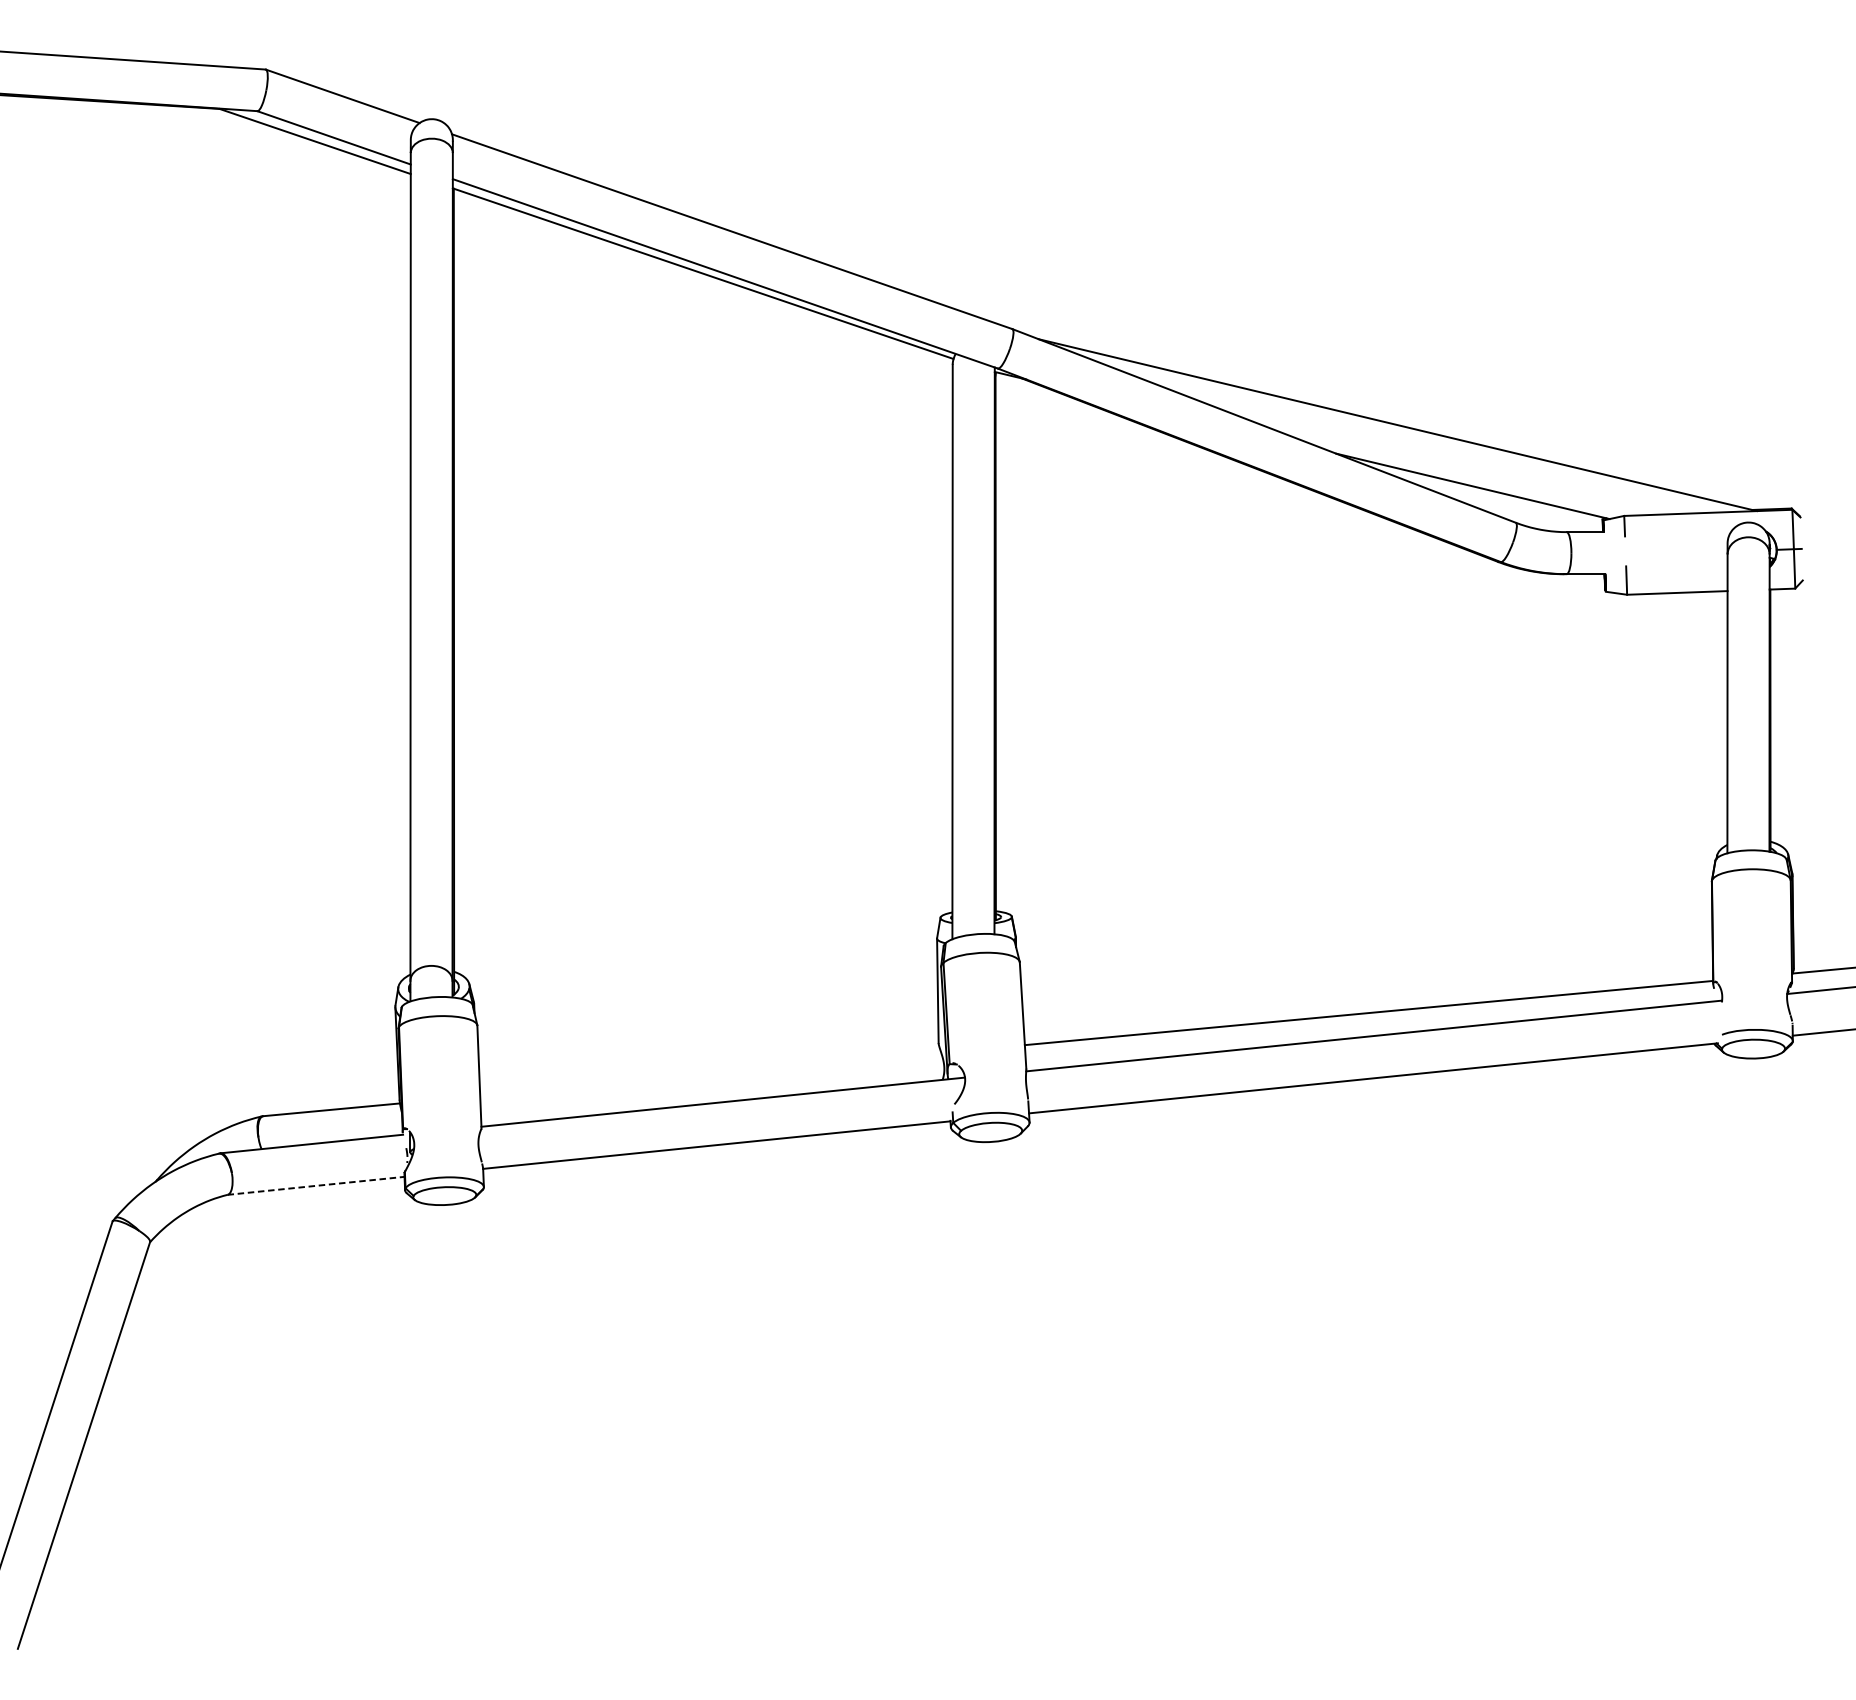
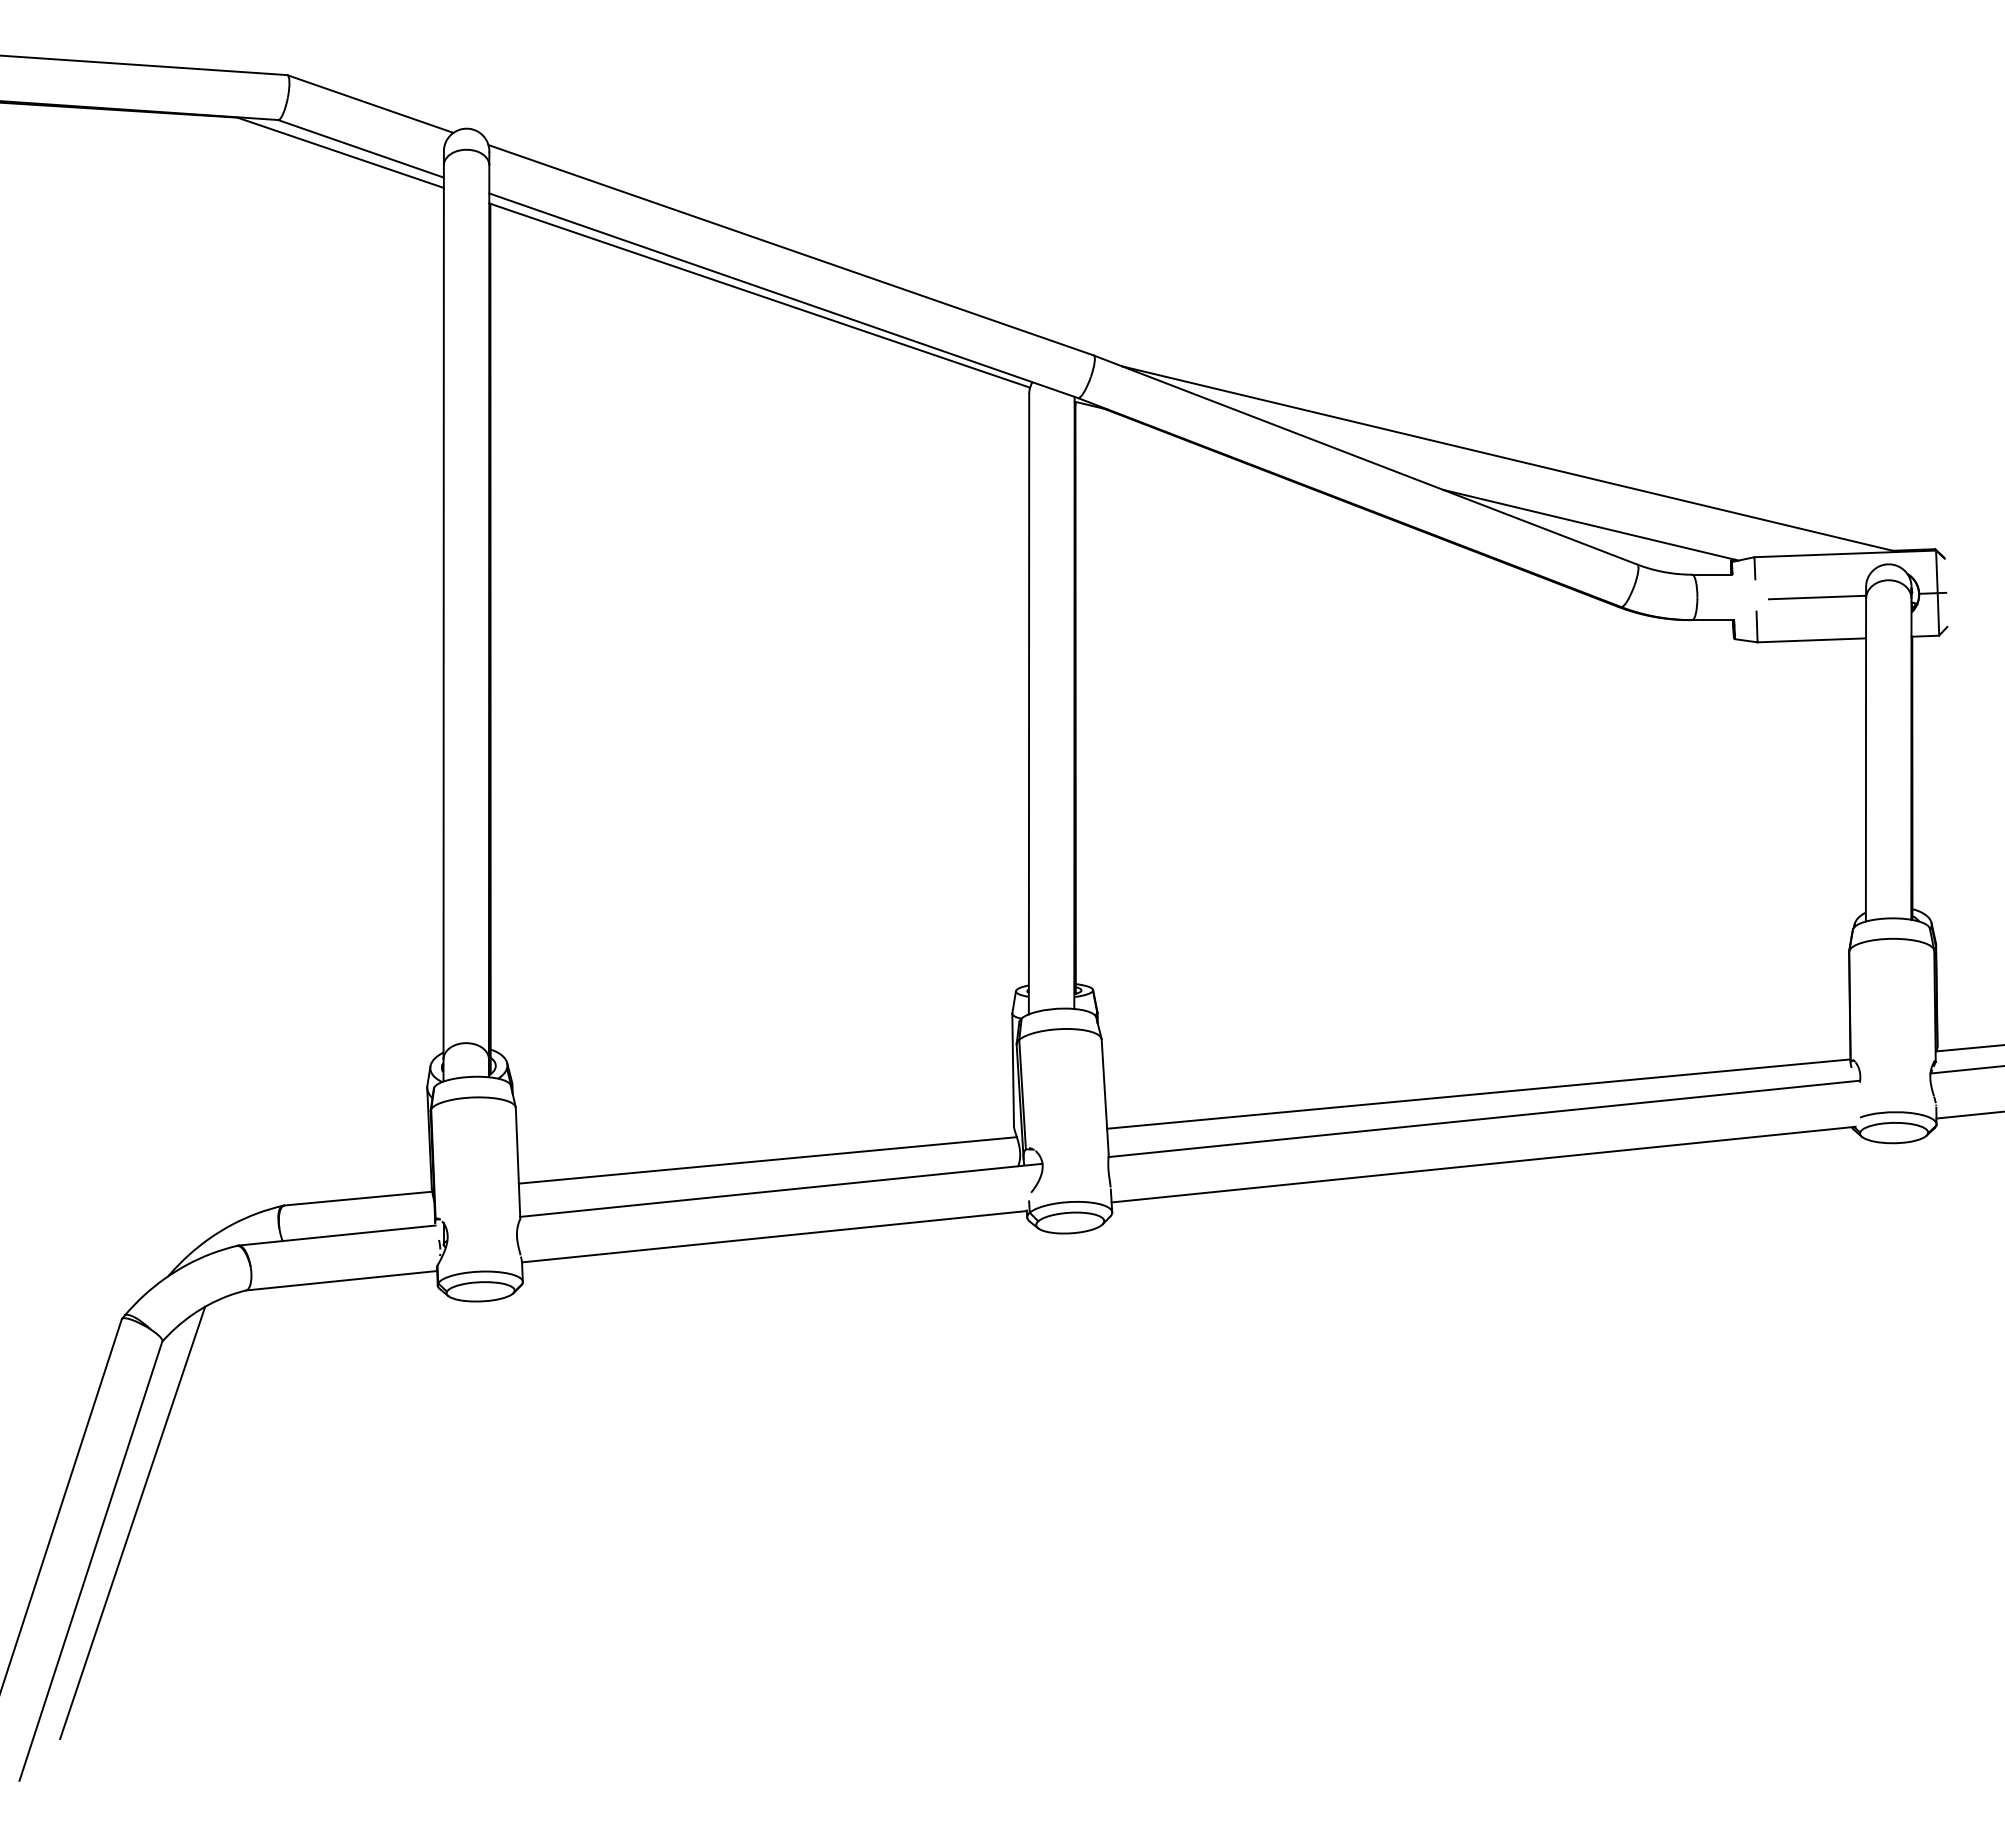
line: (1682, 553) -> (1817, 597), added
line: (710, 1074) -> (767, 1160), added
line: (316, 1185) -> (342, 1280), dashed -> solid
line: (122, 1409) -> (132, 1522), added

